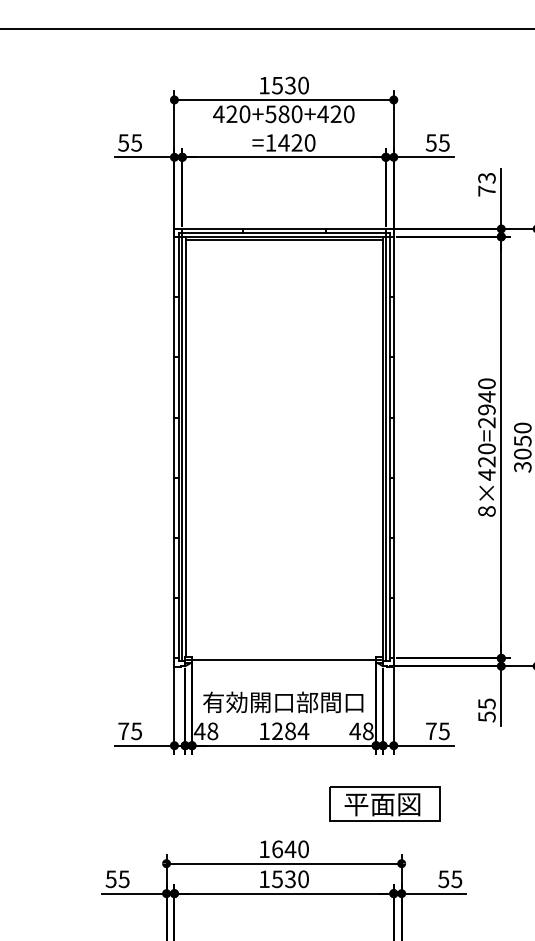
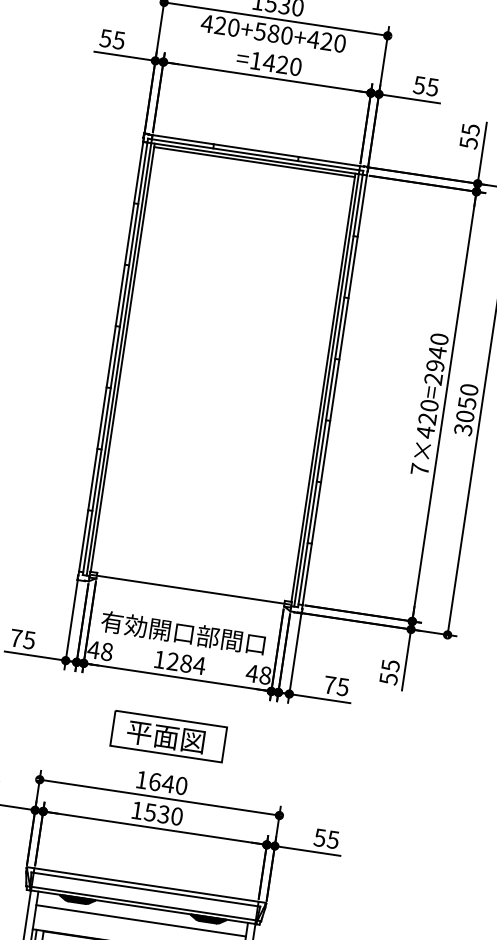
text: (486, 184) -> (469, 136), 73 -> 55
text: (486, 511) -> (419, 469), 8×420=2940 -> 7×420=2940
part: (384, 803) -> (168, 736), moved

